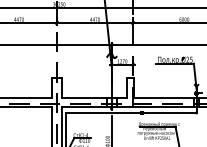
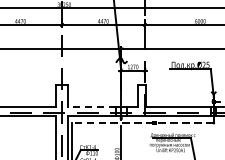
line: (84, 98) -> (91, 107), solid -> dashed
line: (130, 113) -> (141, 123), solid -> dashed

